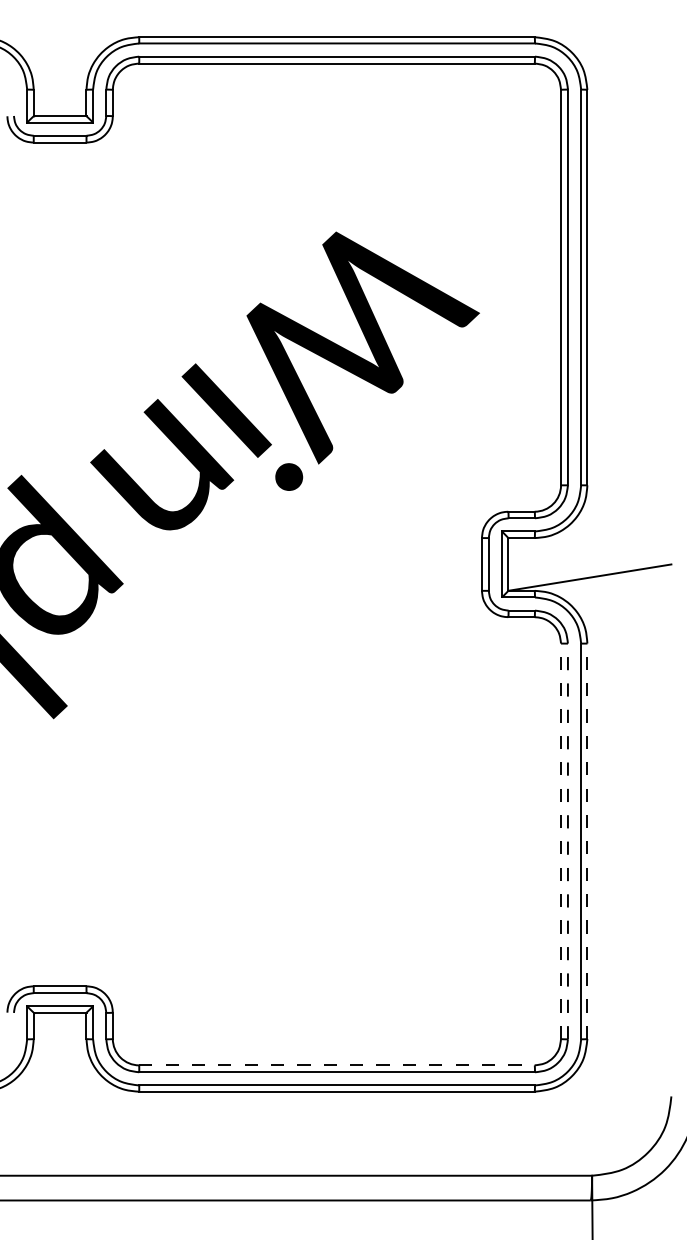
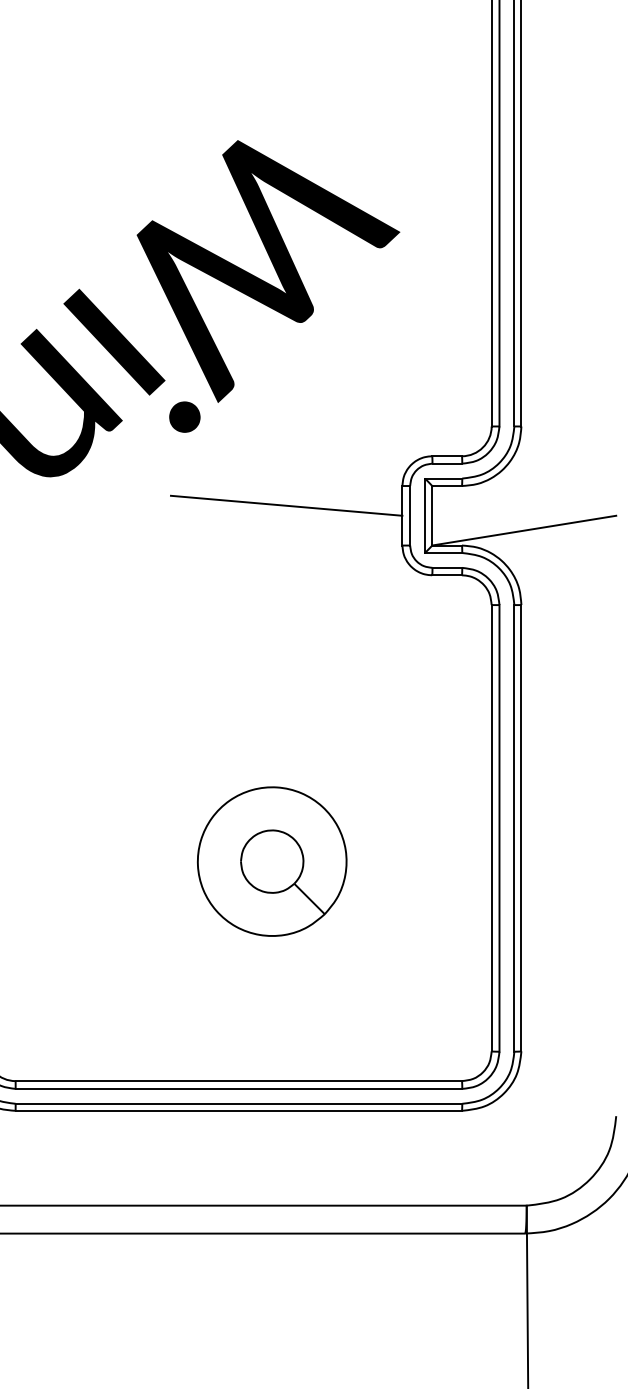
line: (378, 555) -> (285, 505), added
line: (561, 841) -> (492, 828), dashed -> solid
line: (567, 841) -> (498, 828), dashed -> solid
line: (587, 841) -> (521, 828), dashed -> solid
part: (366, 870) -> (272, 861), added
line: (336, 1065) -> (238, 1081), dashed -> solid

